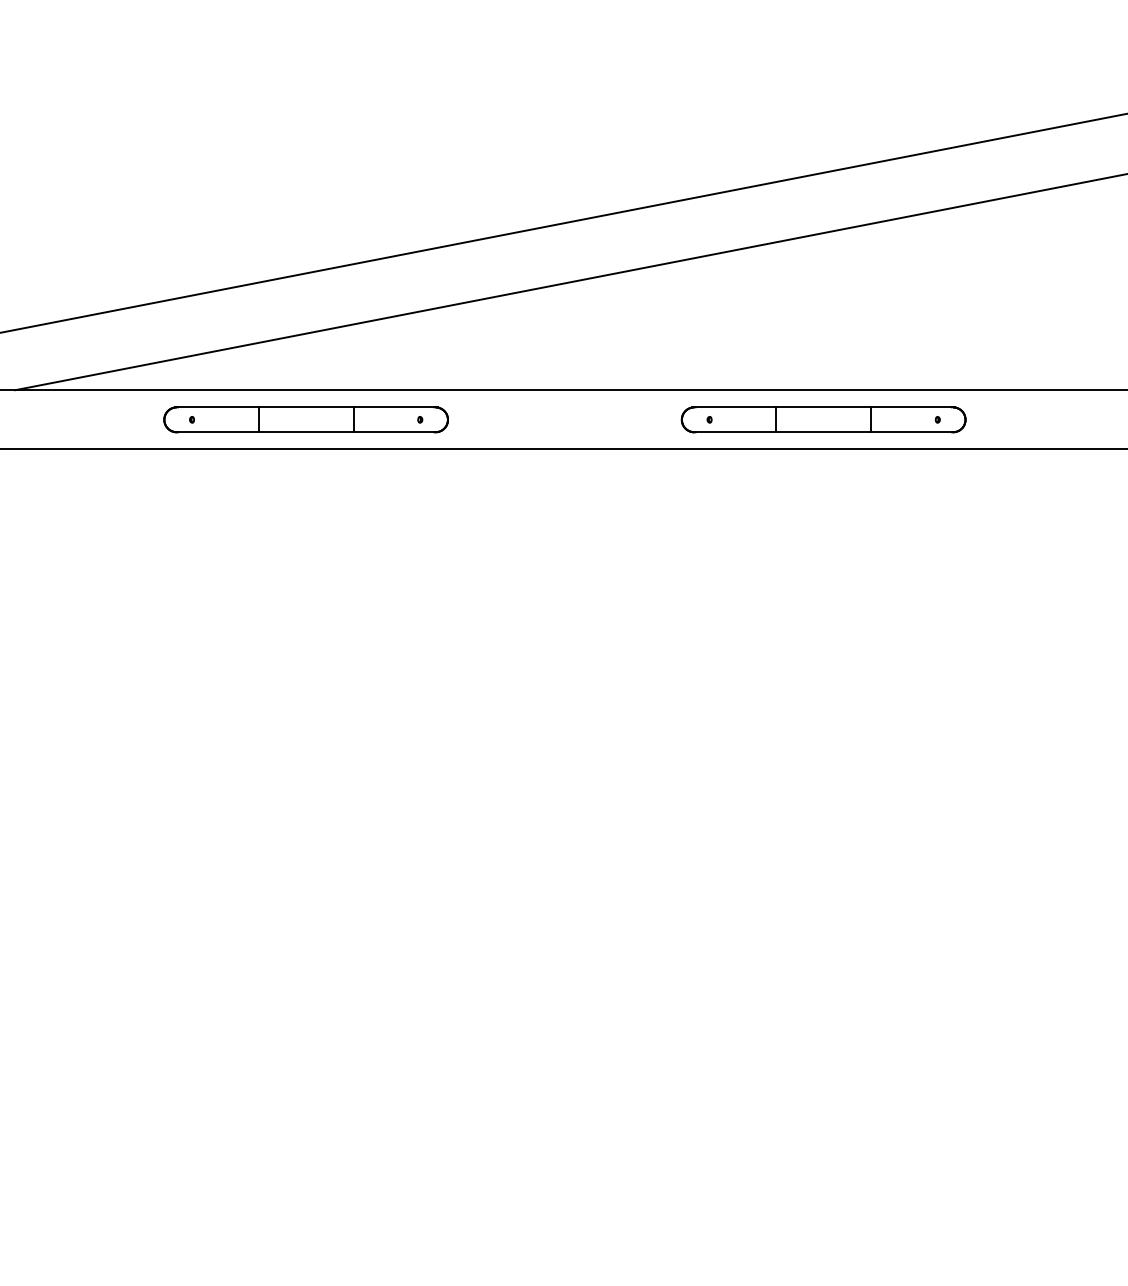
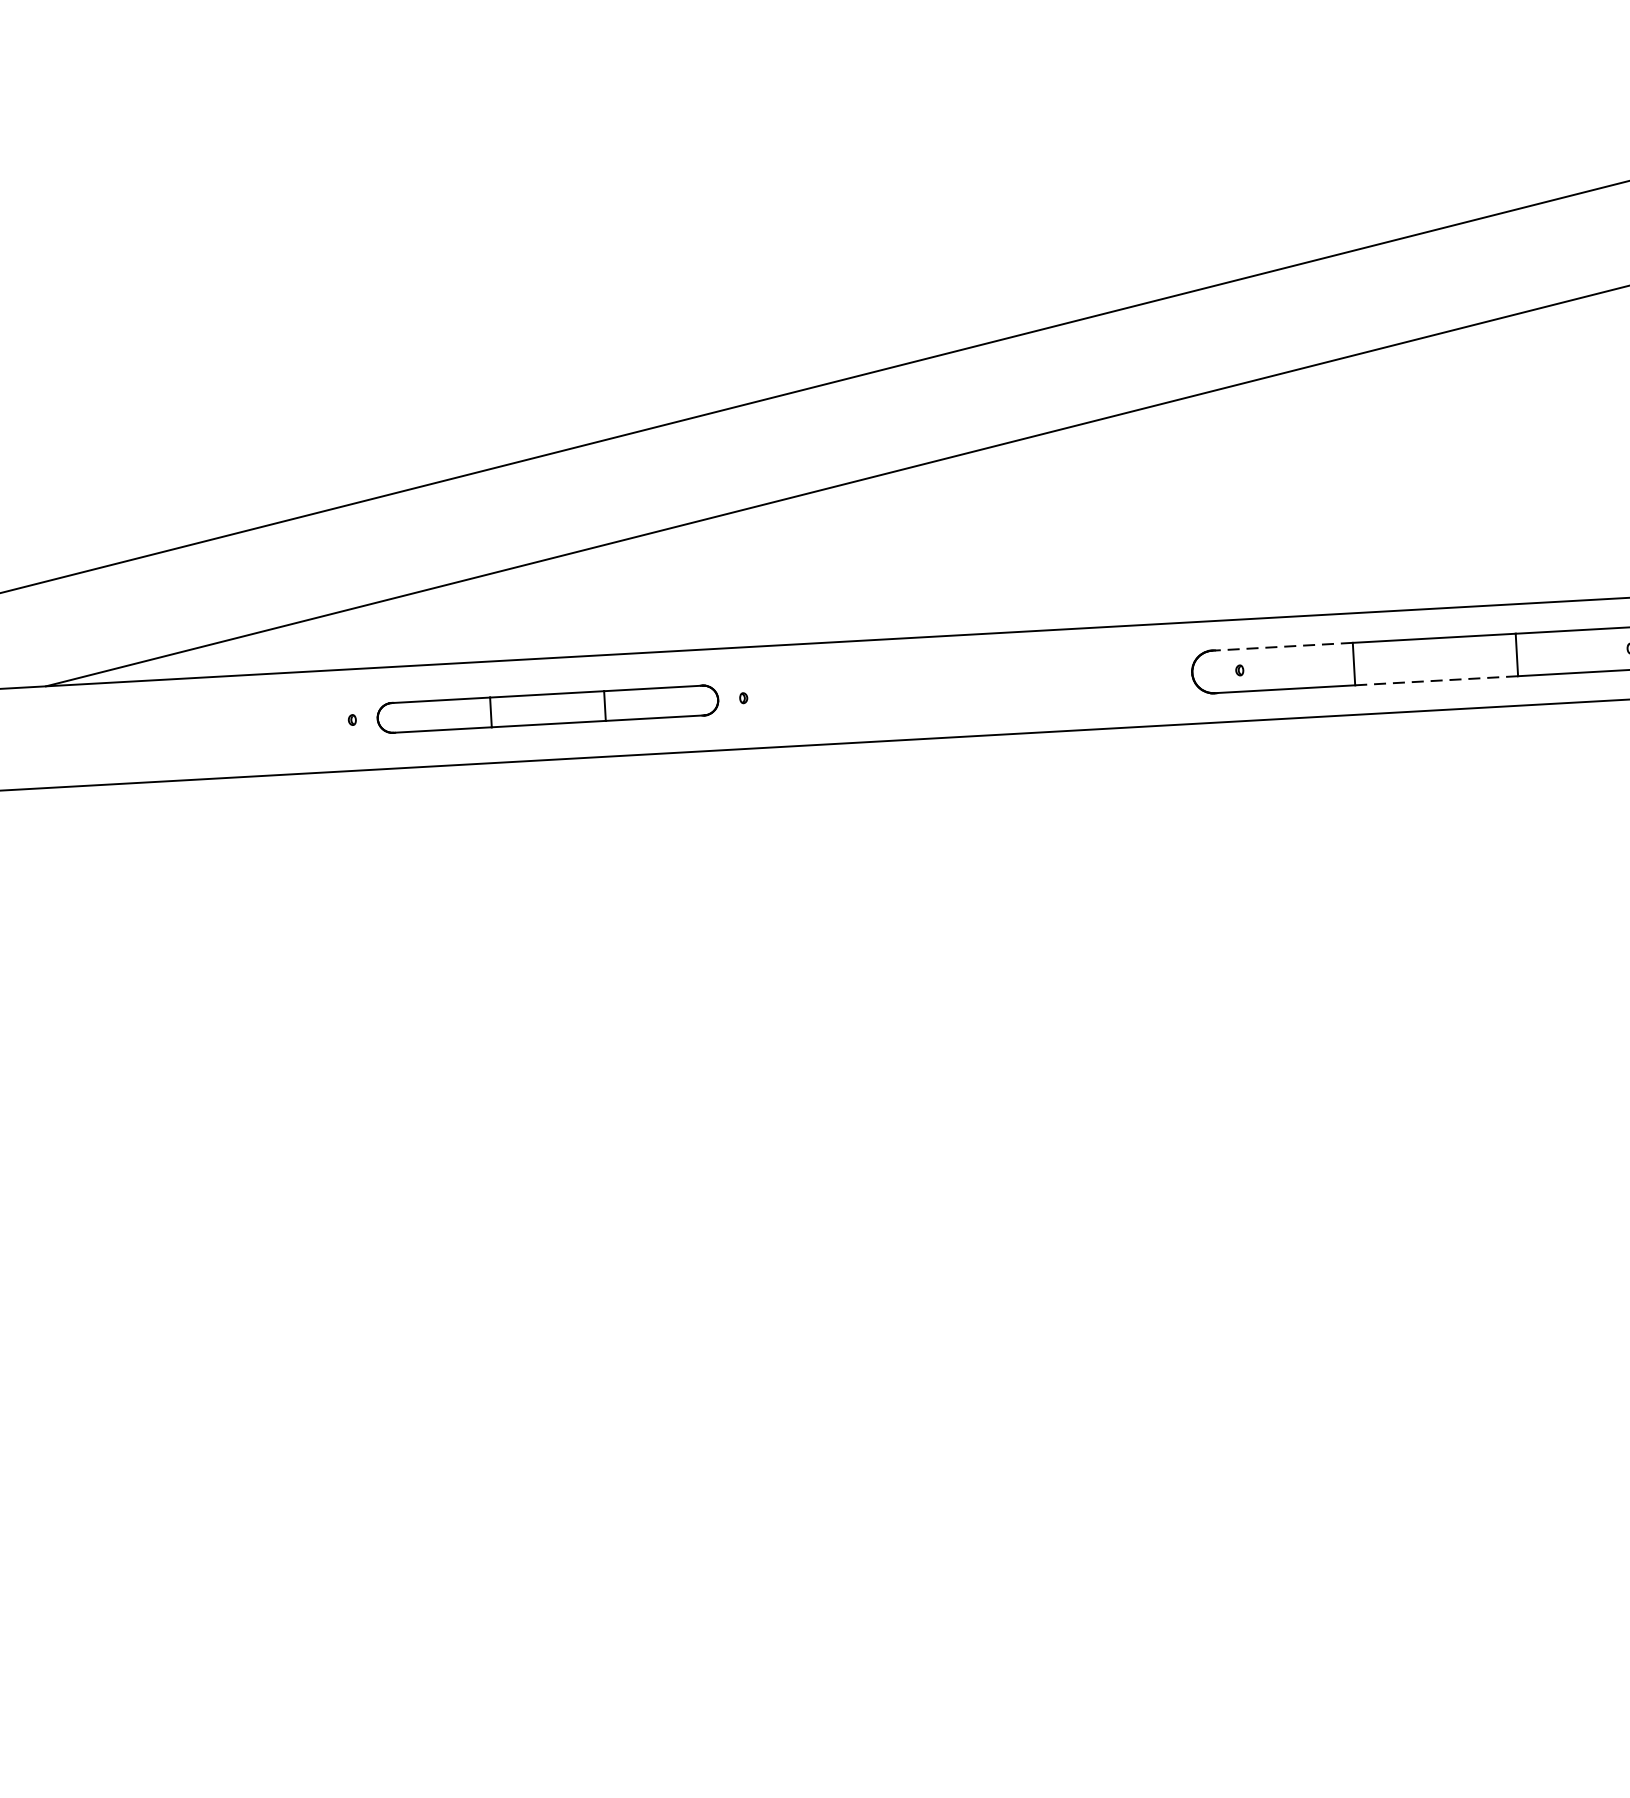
line: (735, 407) -> (1283, 646), solid -> dashed
part: (305, 419) -> (546, 708), size x0.7
line: (823, 432) -> (1436, 681), solid -> dashed

